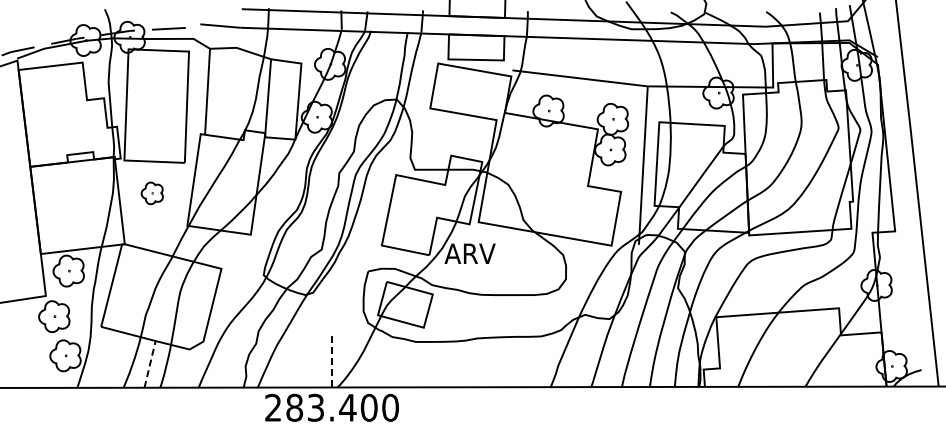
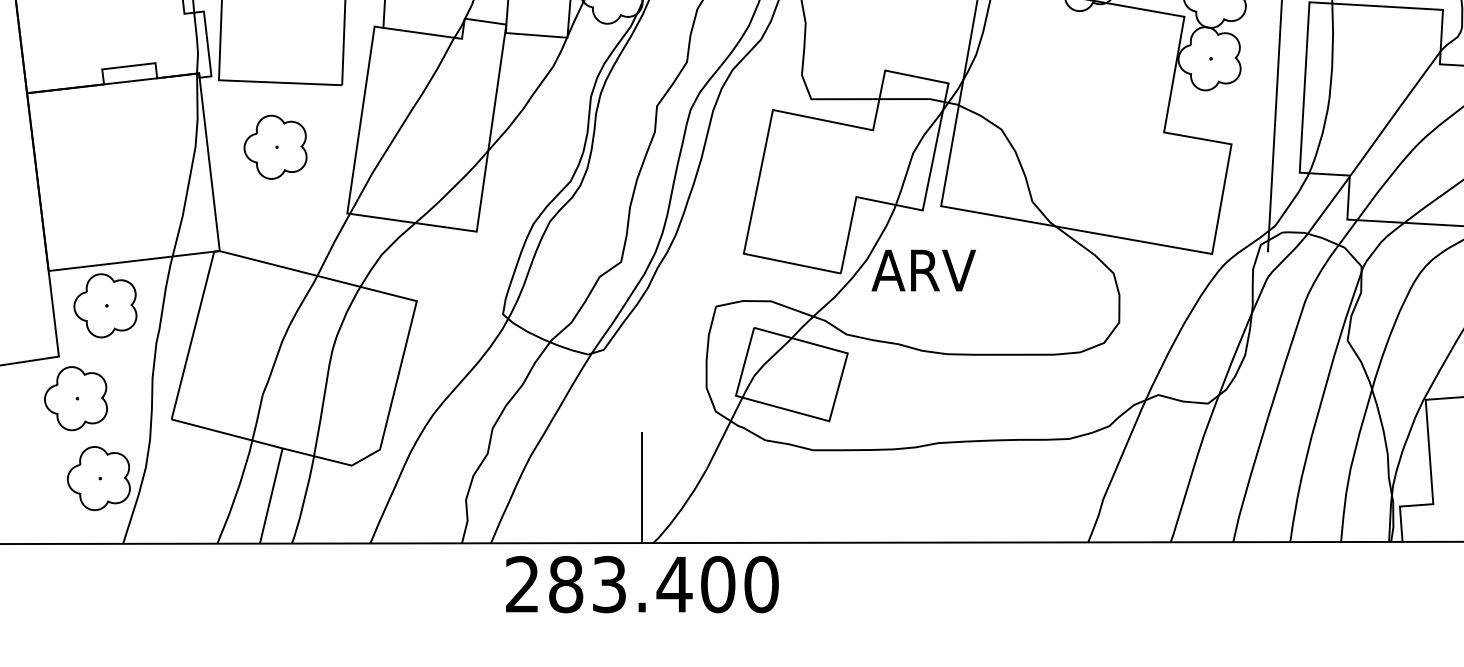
part: (152, 193) -> (276, 147), size x1.43
line: (332, 359) -> (643, 486), dashed -> solid
line: (150, 363) -> (272, 494), dashed -> solid

